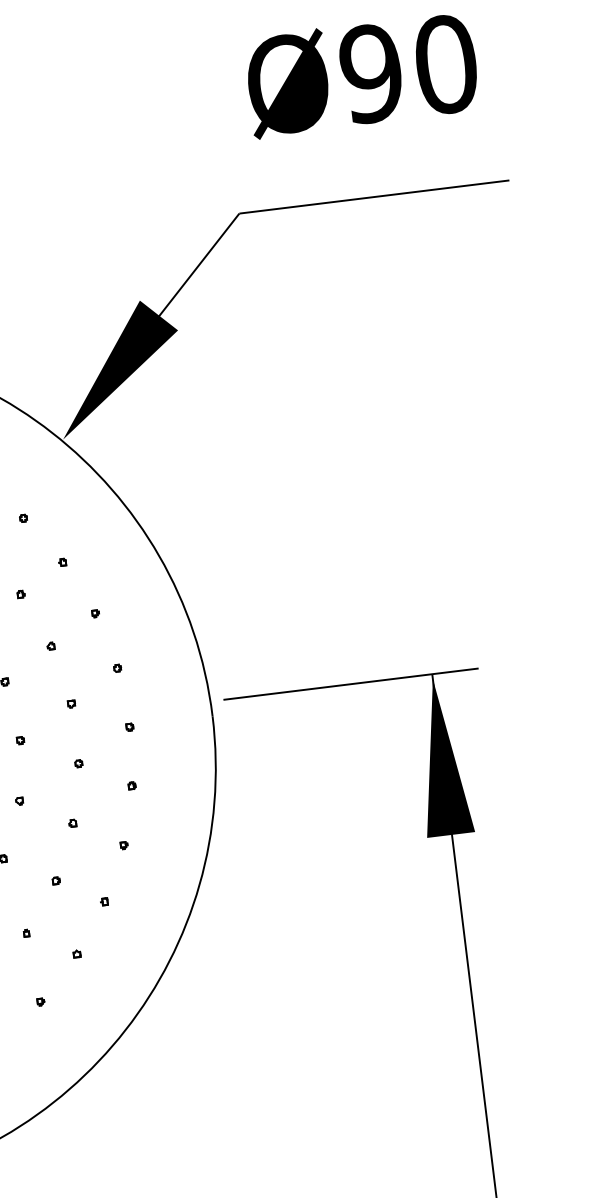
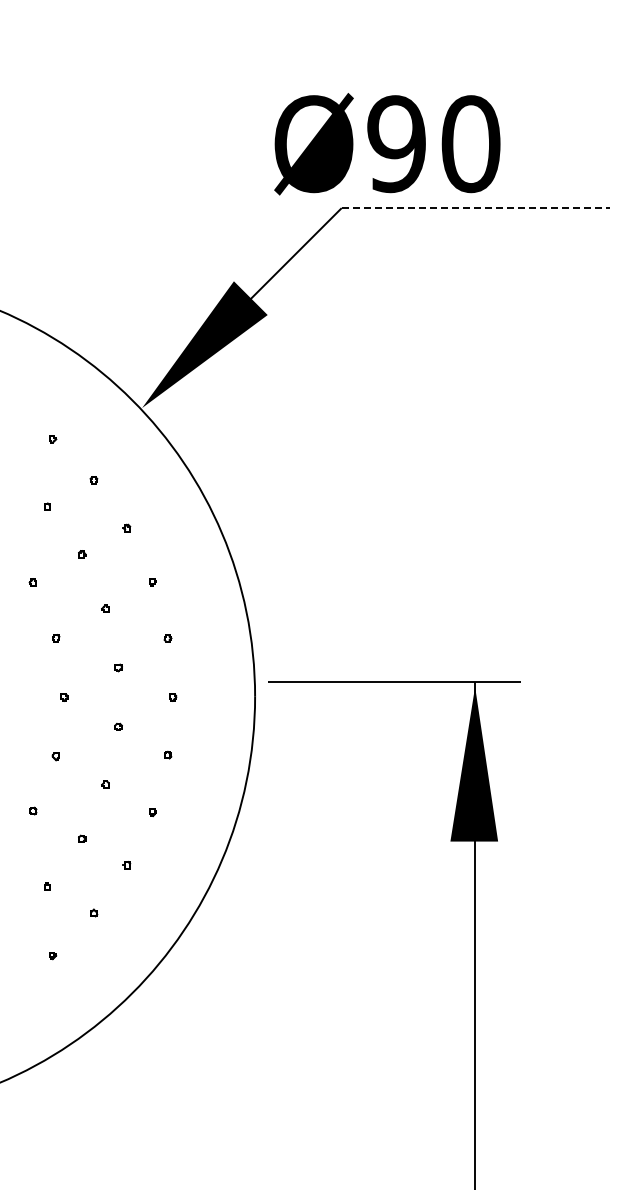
text: (362, 75) -> (387, 144), moved
line: (375, 197) -> (476, 208), solid -> dashed

